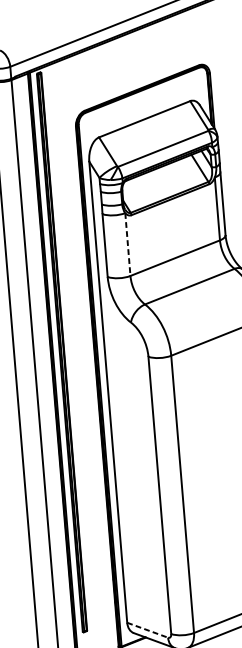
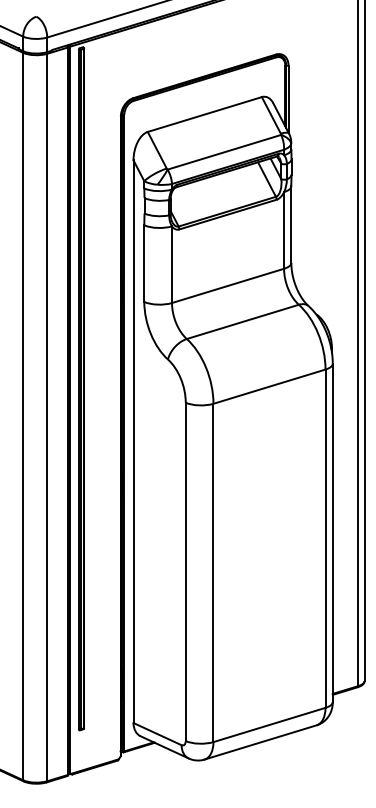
line: (128, 245) -> (172, 265), dashed -> solid
line: (148, 630) -> (158, 734), dashed -> solid

